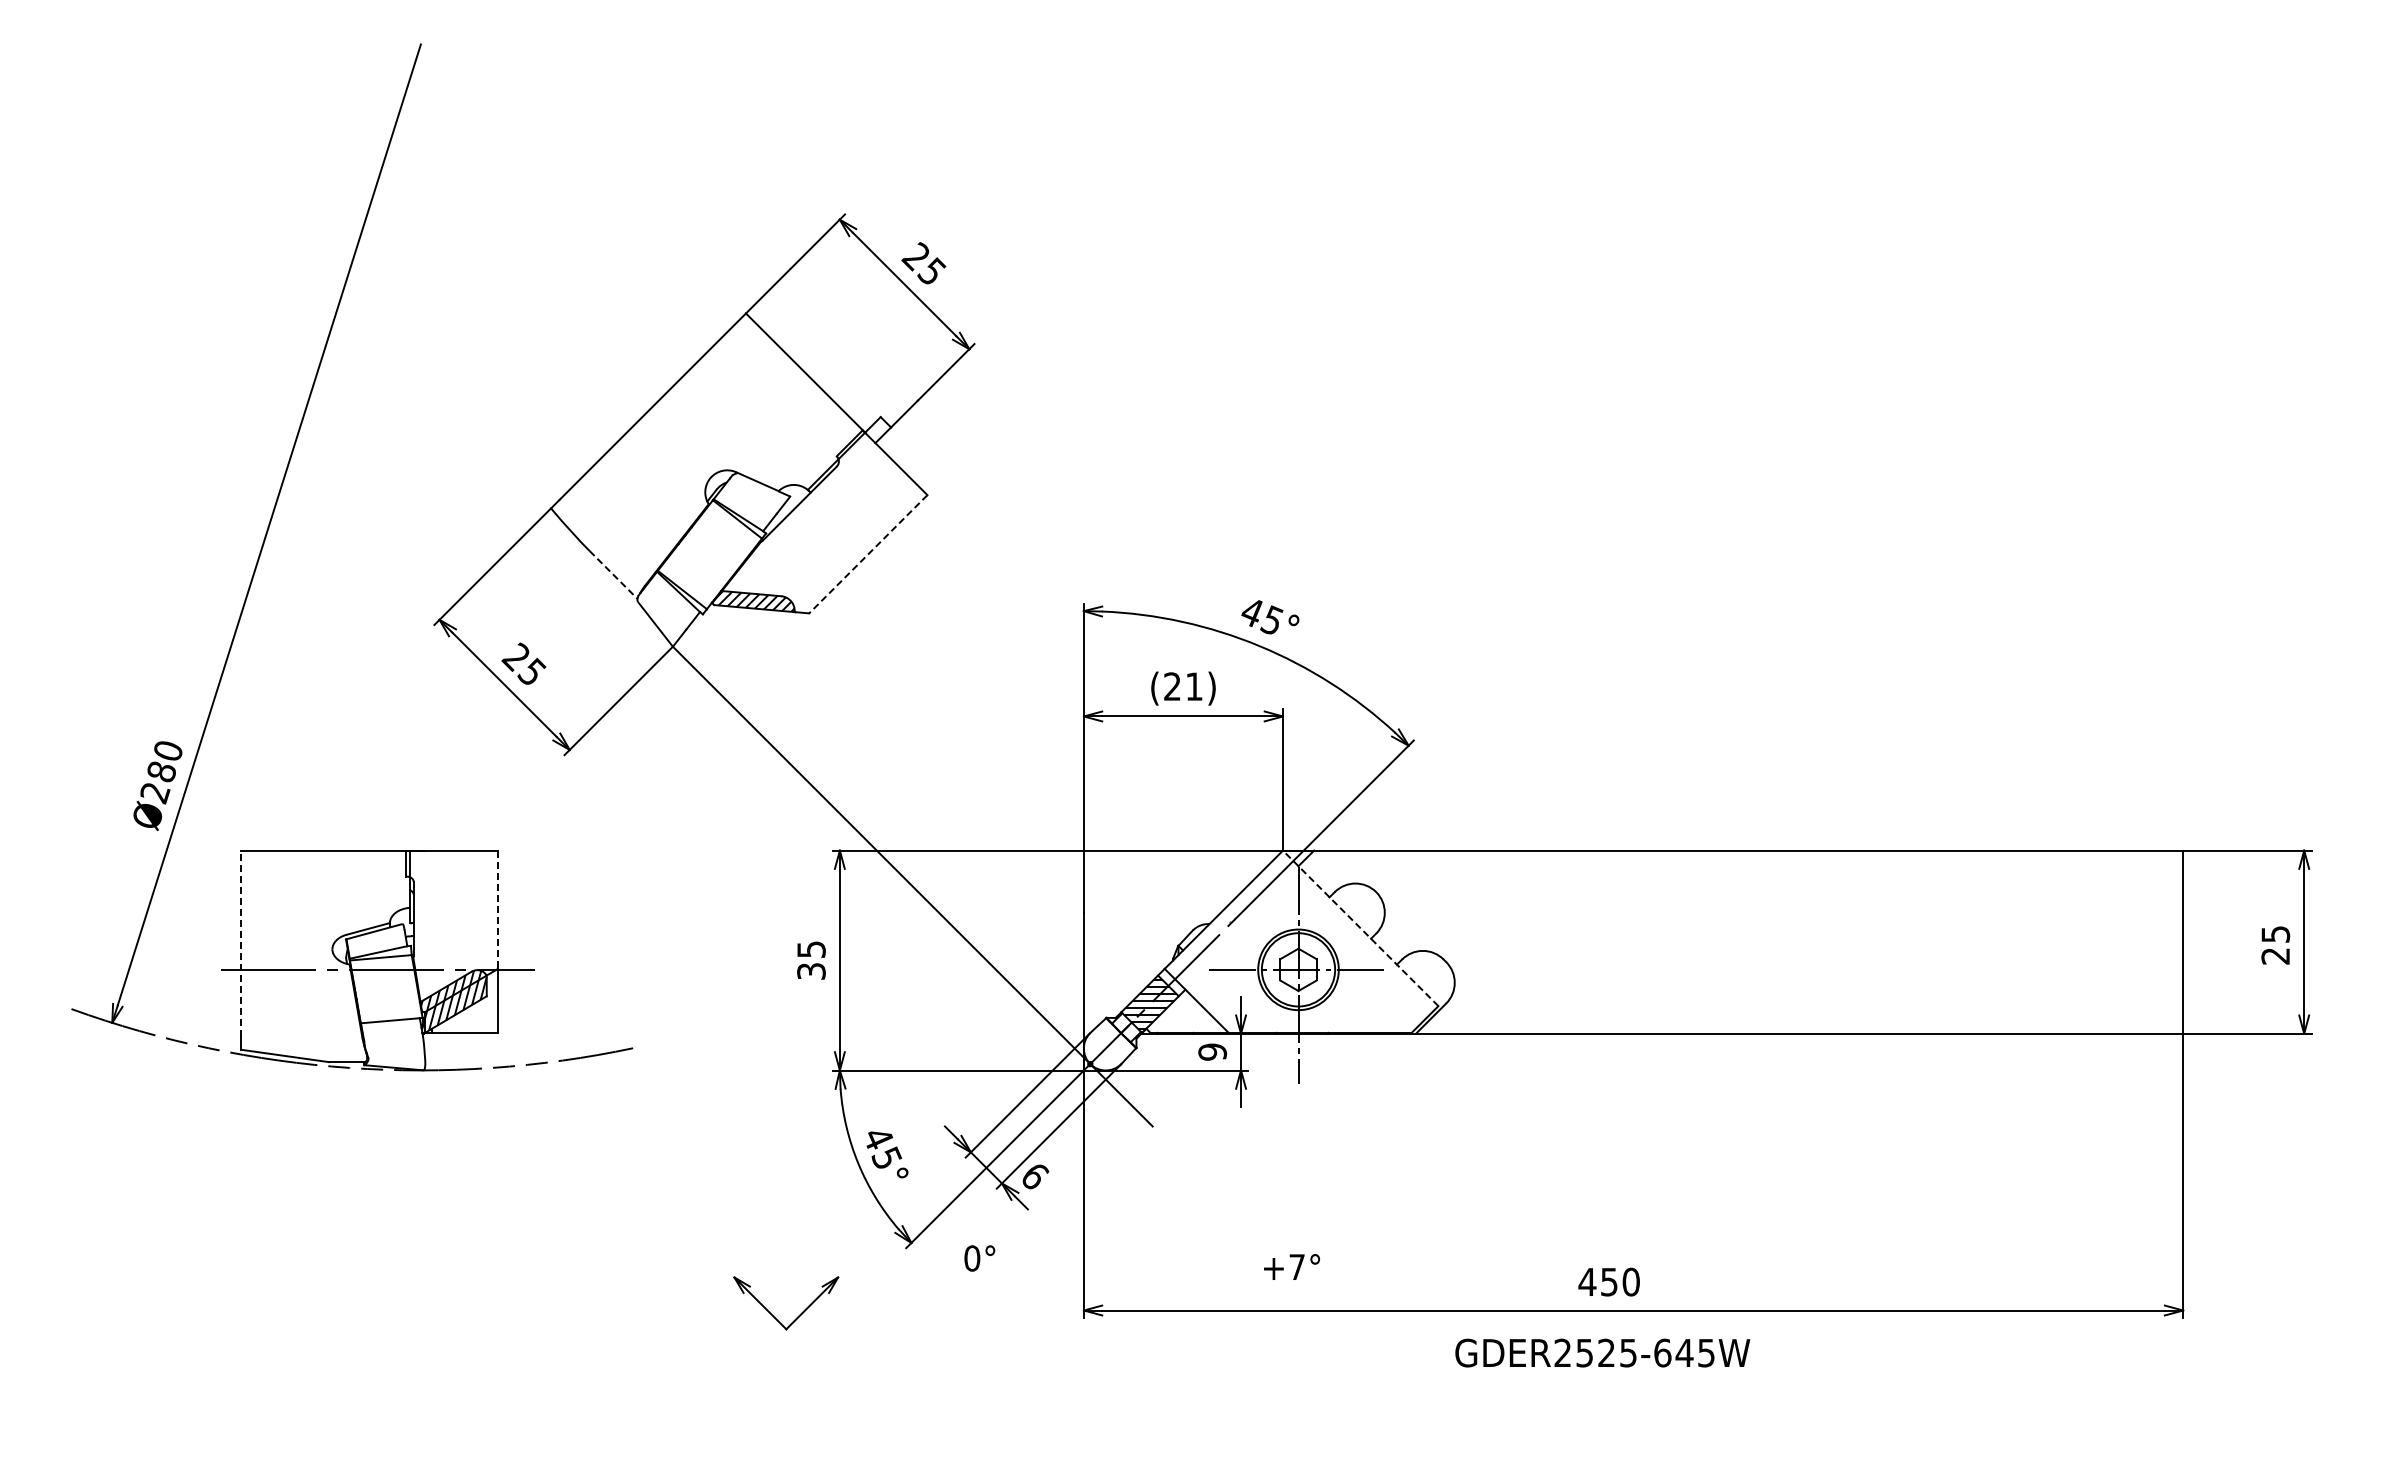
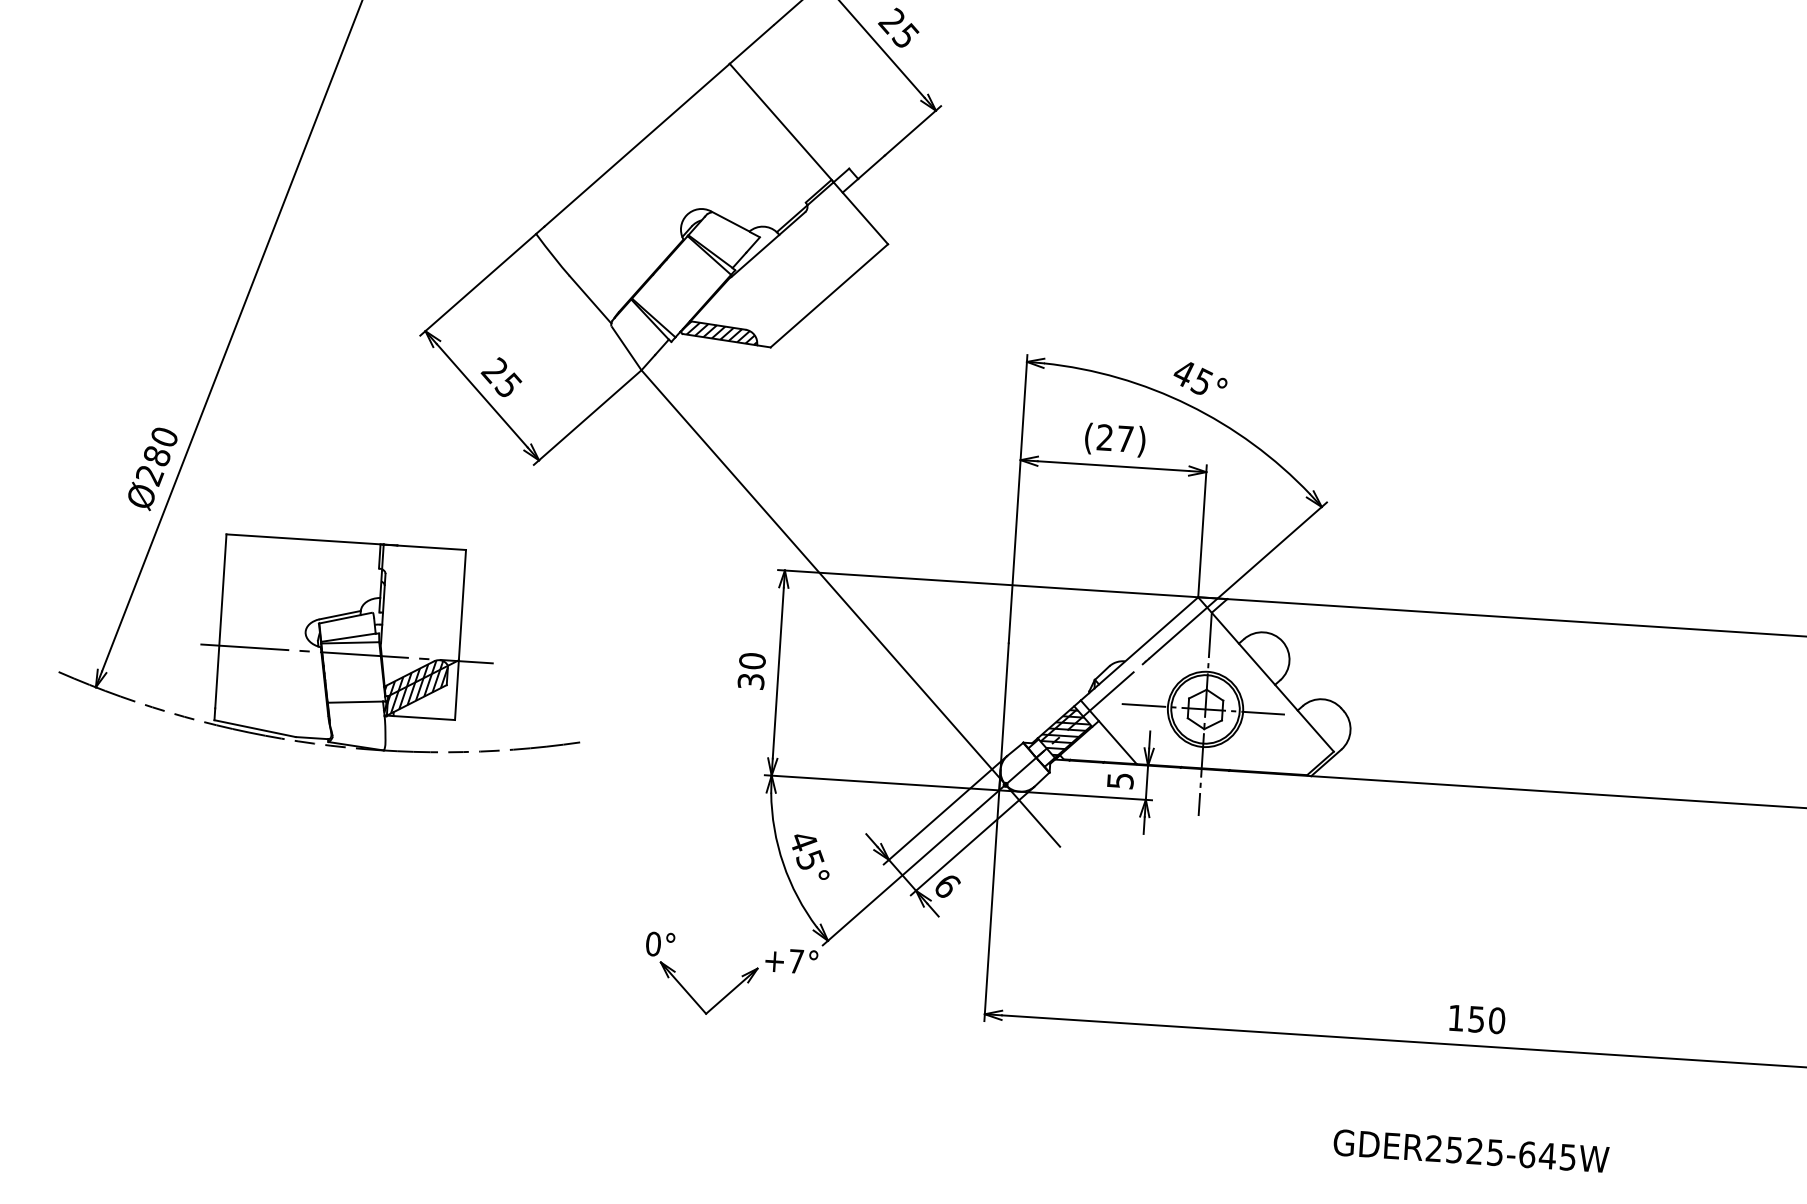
line: (868, 554) -> (829, 296), dashed -> solid
line: (613, 574) -> (590, 299), dashed -> solid
text: (1194, 686) -> (1125, 438), (21) -> (27)
line: (497, 910) -> (461, 605), dashed -> solid
line: (1360, 928) -> (1265, 674), dashed -> solid
line: (241, 943) -> (221, 621), dashed -> solid
text: (811, 949) -> (752, 661), 35 -> 30
hatch: (1150, 1004) -> (1065, 732), added
text: (1212, 1051) -> (1120, 780), 9 -> 5
text: (979, 1258) -> (660, 944), moved
text: (1292, 1266) -> (792, 960), moved
text: (1587, 1281) -> (1456, 1017), 450 -> 150
text: (1602, 1352) -> (1471, 1150), moved

